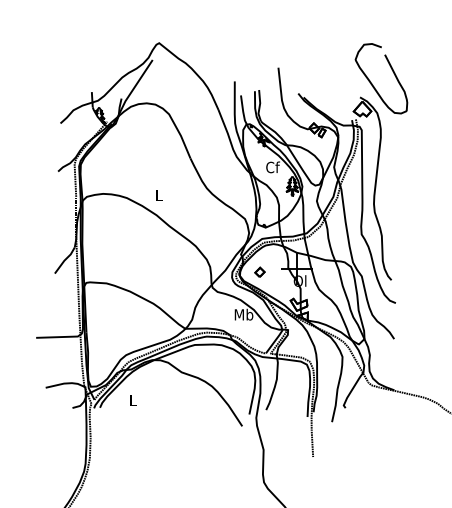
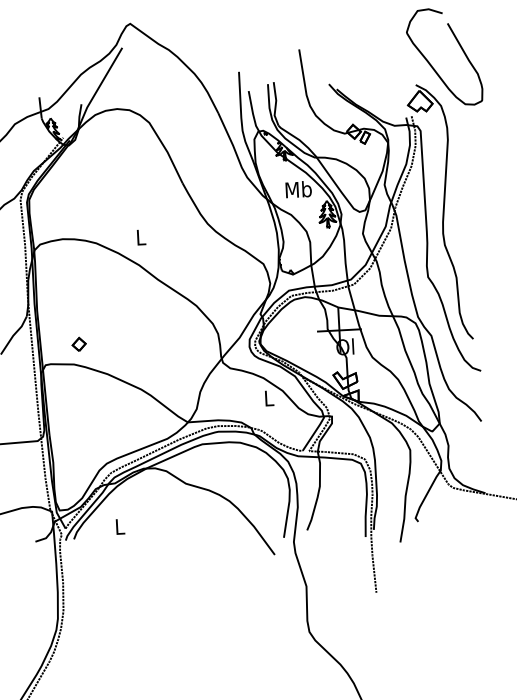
text: (272, 167) -> (298, 189), Cf -> Mb
part: (259, 271) -> (78, 343), moved
text: (243, 314) -> (268, 398), Mb -> L

